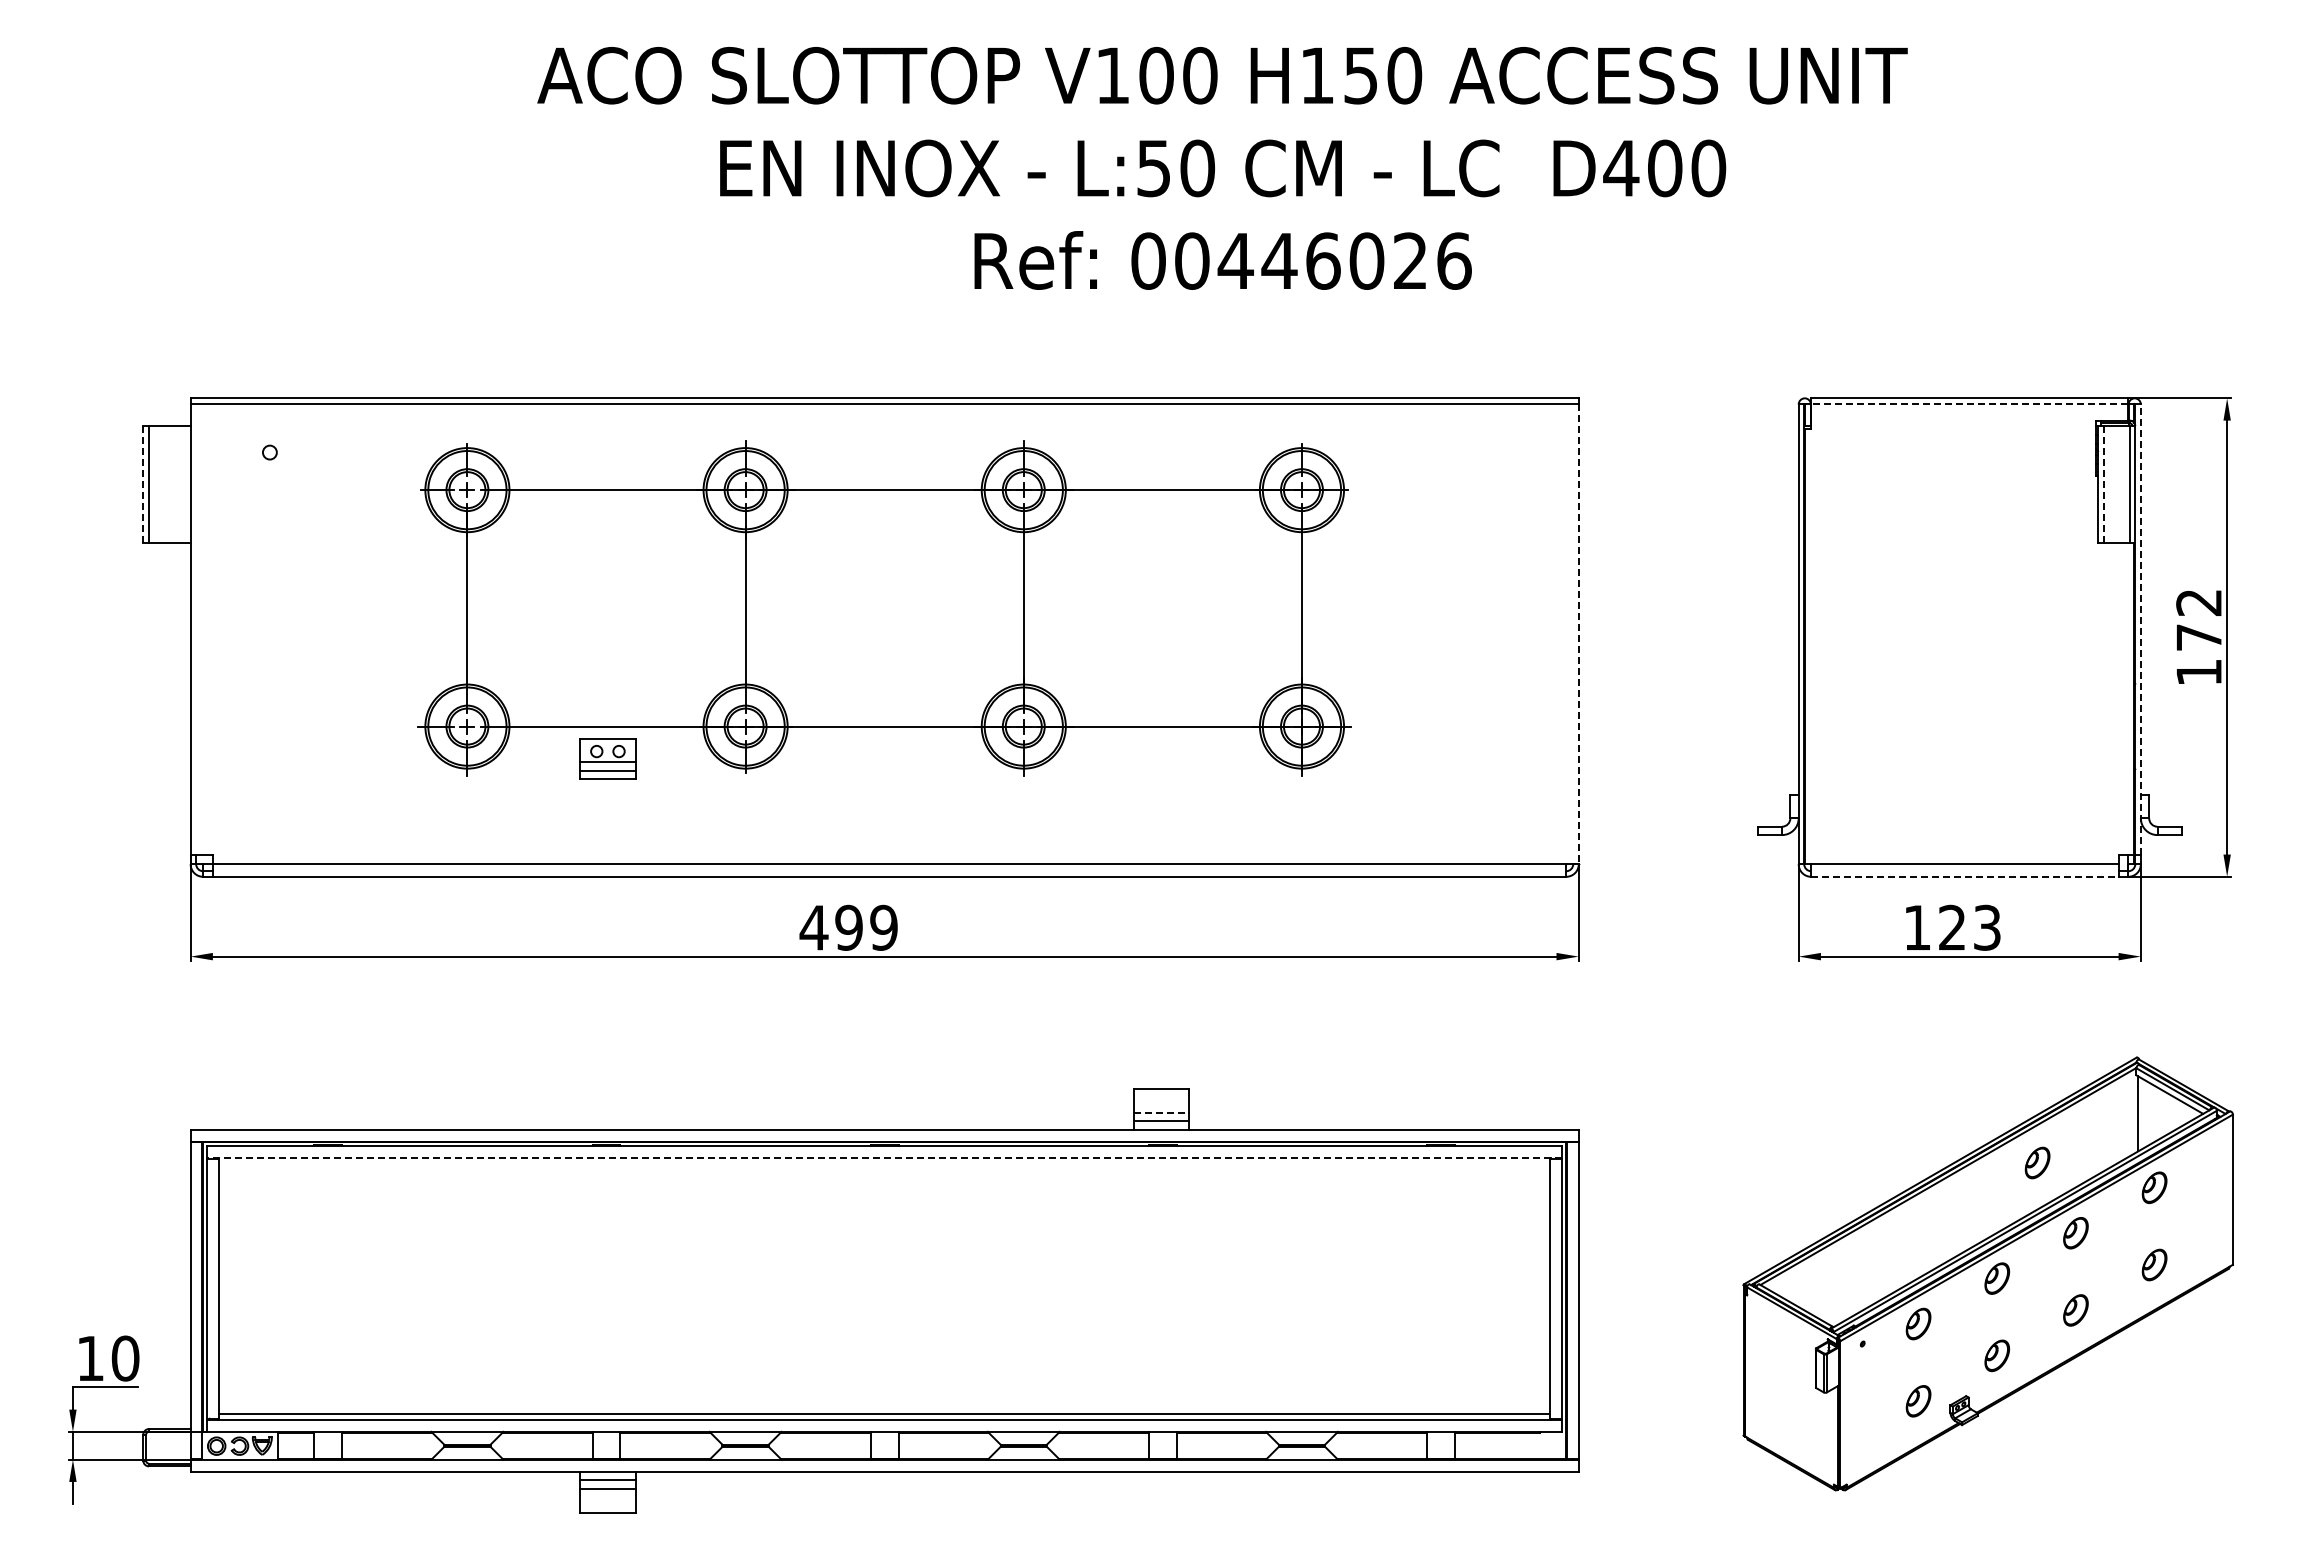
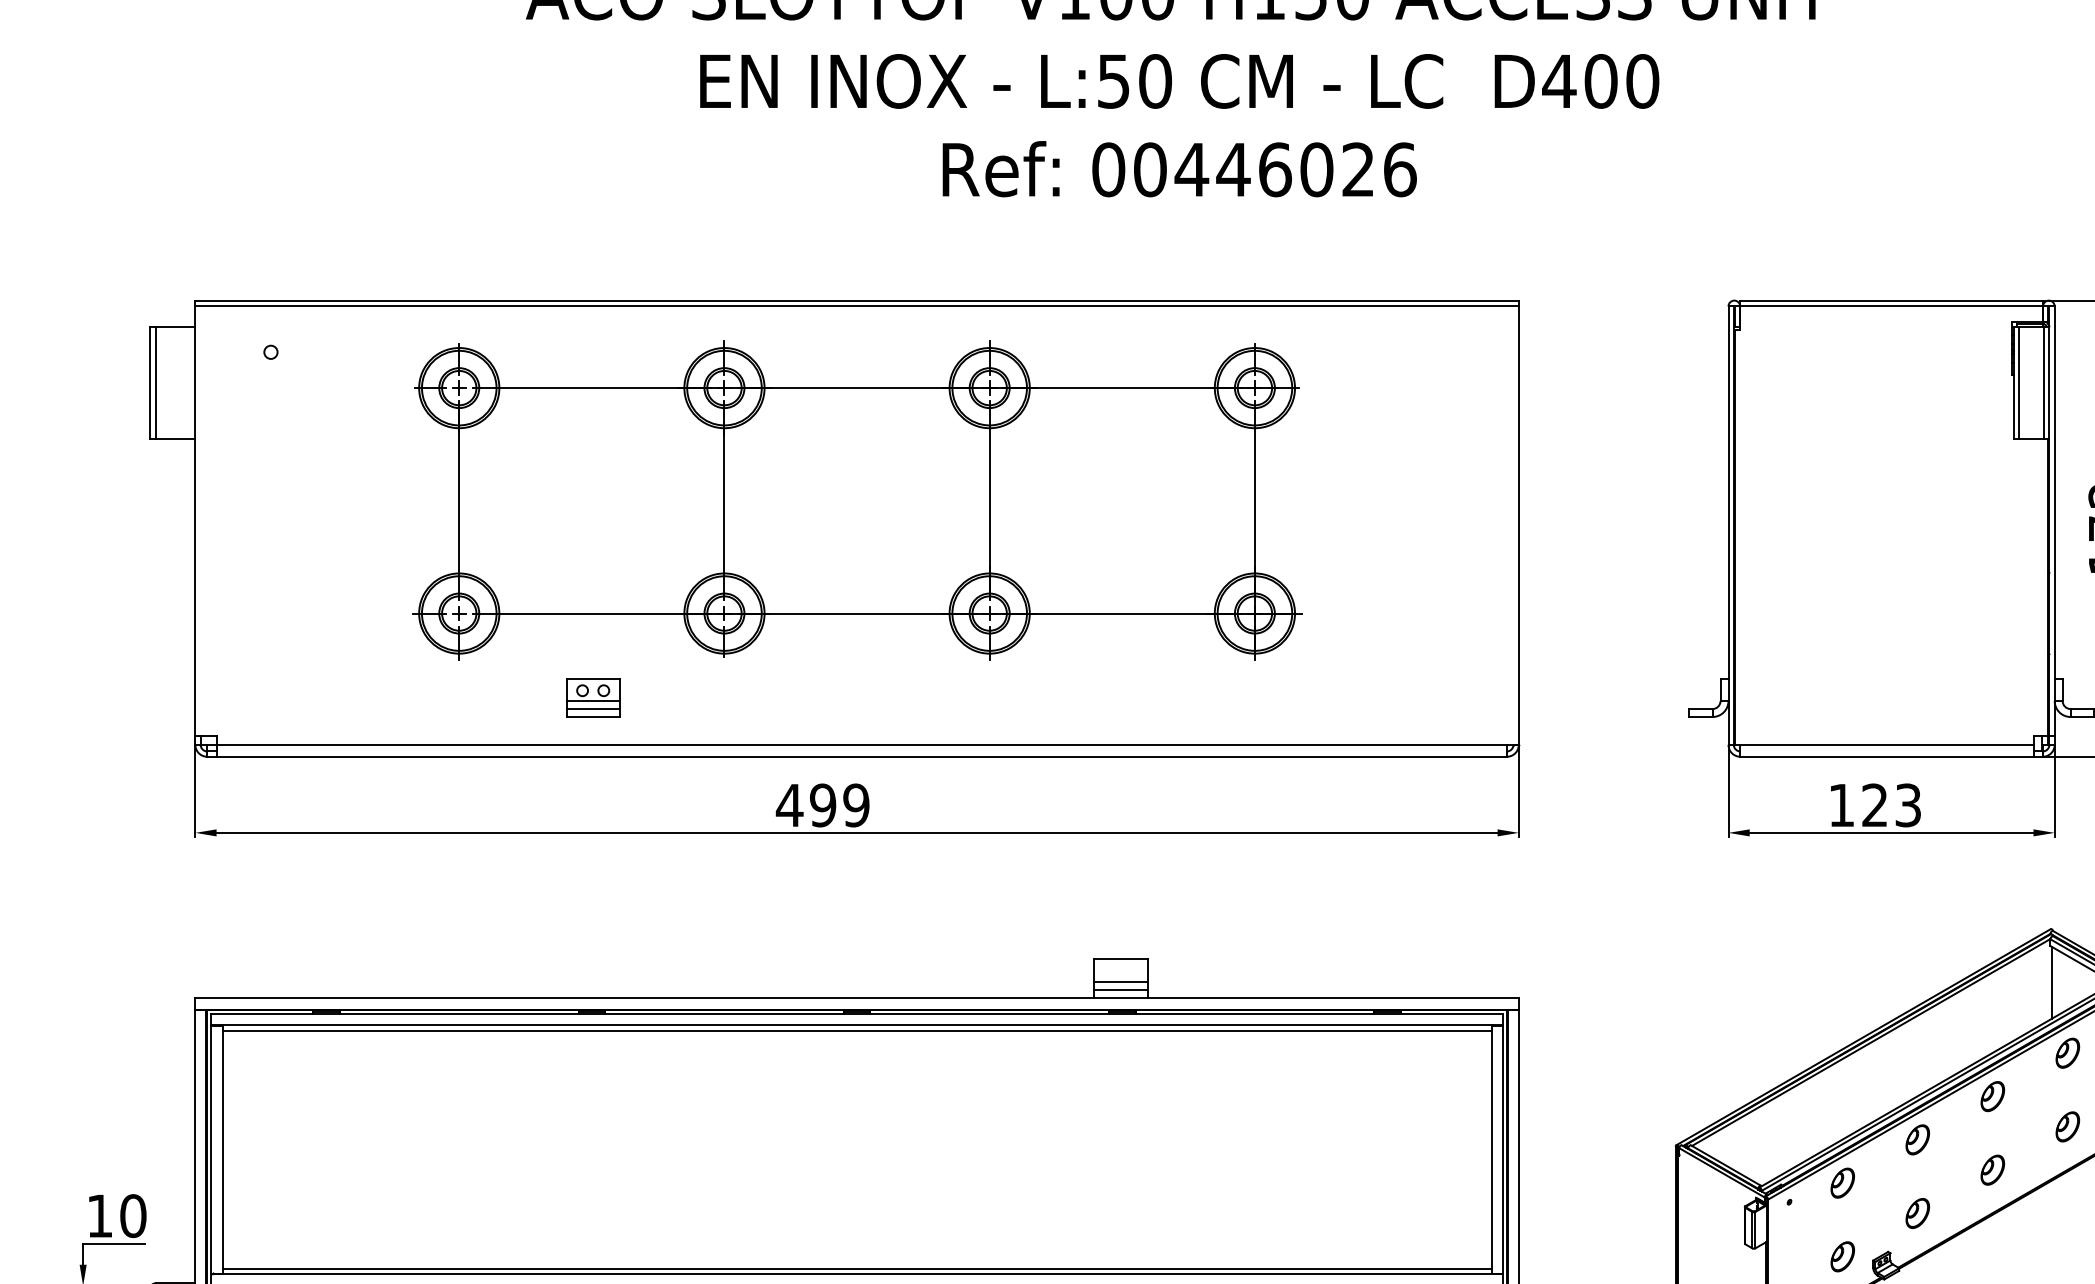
line: (1969, 404) -> (1891, 306), dashed -> solid
line: (143, 484) -> (150, 382), dashed -> solid
line: (2103, 484) -> (2019, 382), dashed -> solid
line: (2140, 629) -> (2054, 520), dashed -> solid
line: (1578, 634) -> (1518, 525), dashed -> solid
part: (607, 758) -> (592, 697), moved
line: (1964, 876) -> (1886, 756), dashed -> solid
line: (1161, 1113) -> (1120, 982), dashed -> solid
line: (884, 1158) -> (856, 1025), dashed -> solid
part: (2037, 1162) -> (1956, 1029), removed
line: (884, 1163) -> (856, 1030), added

